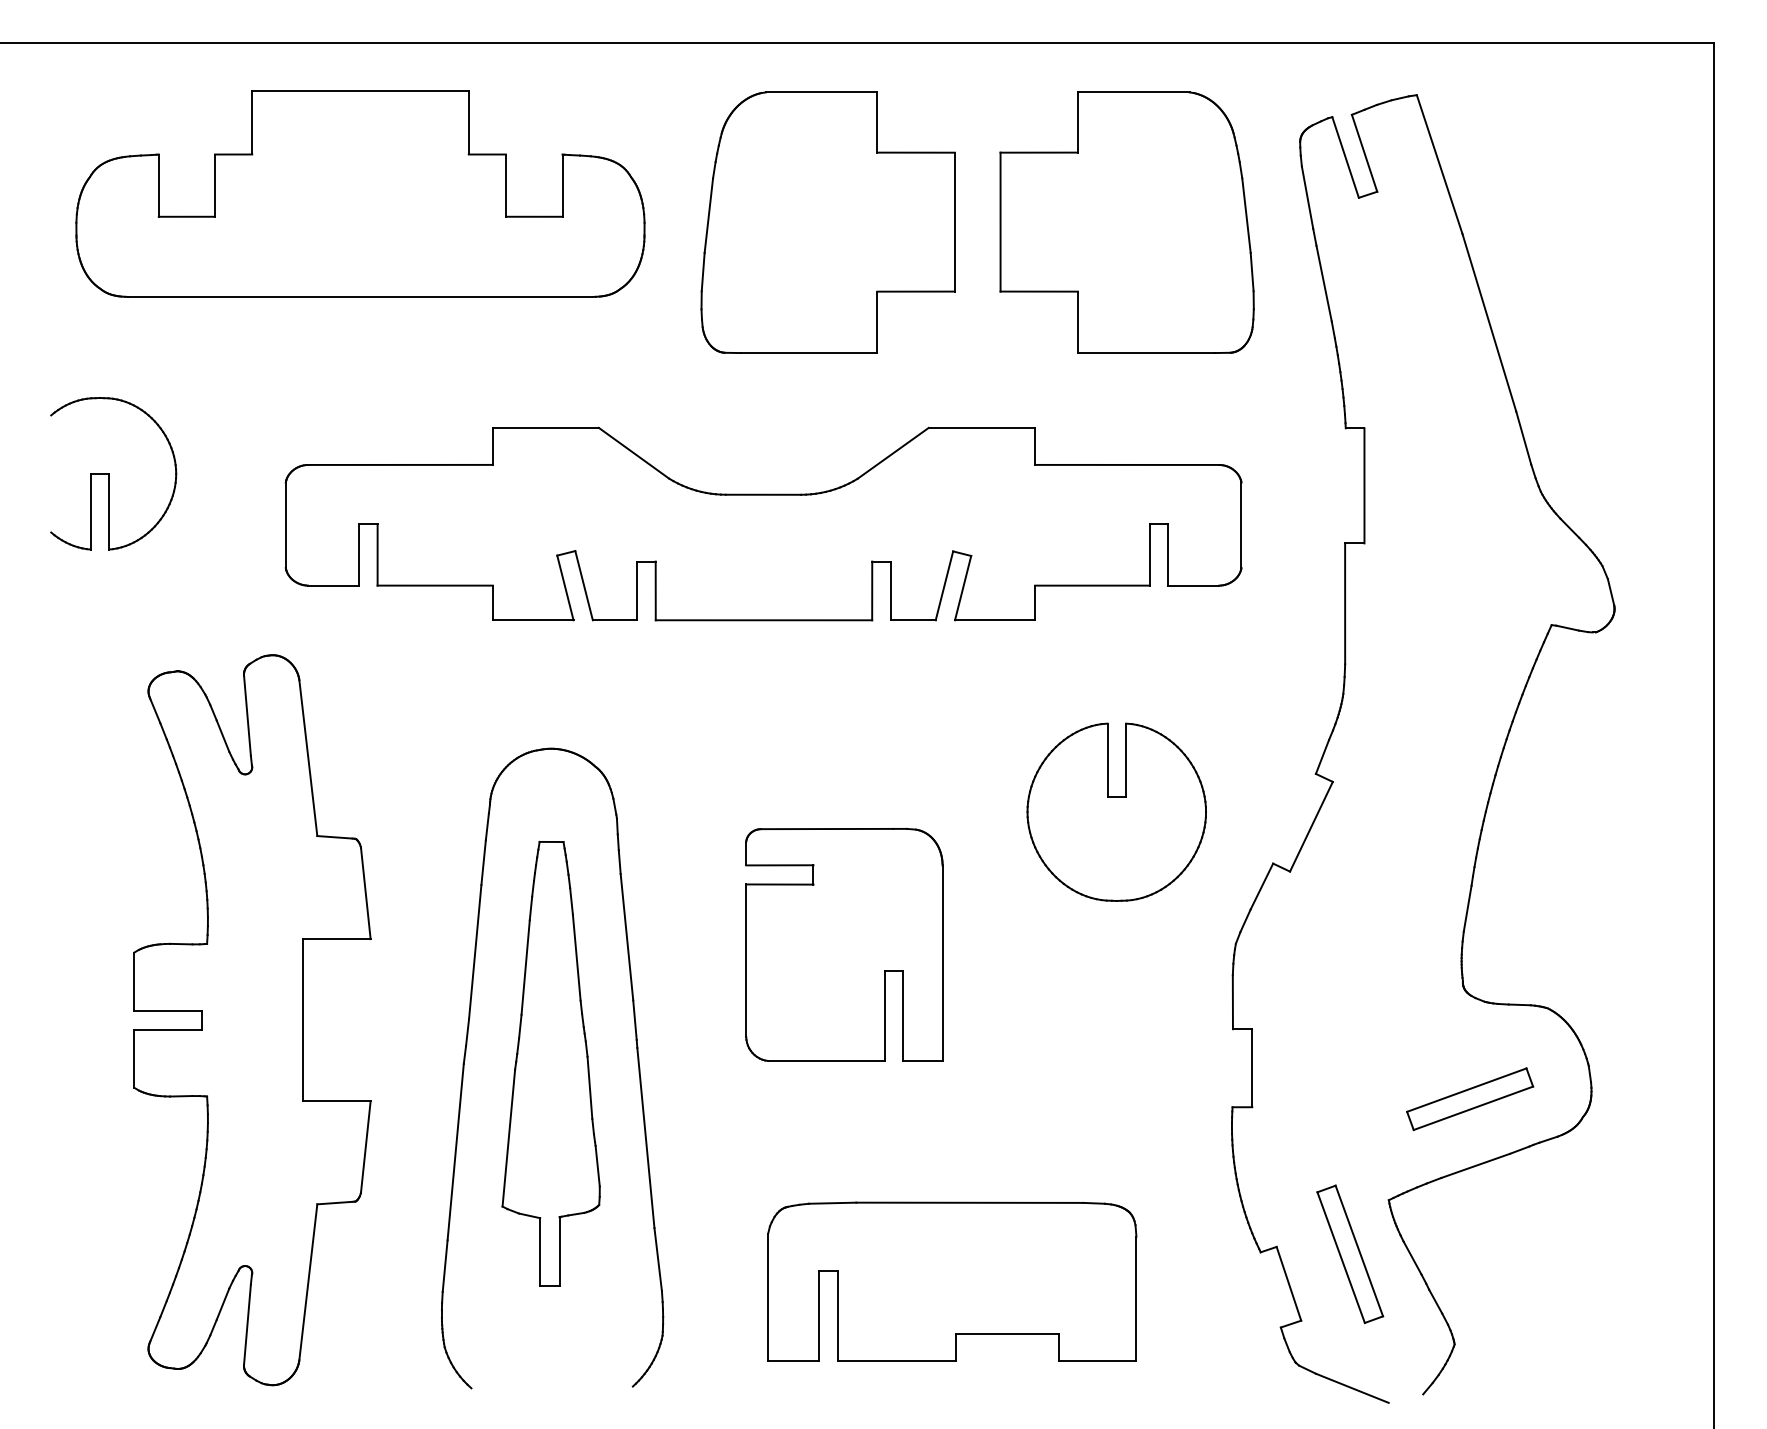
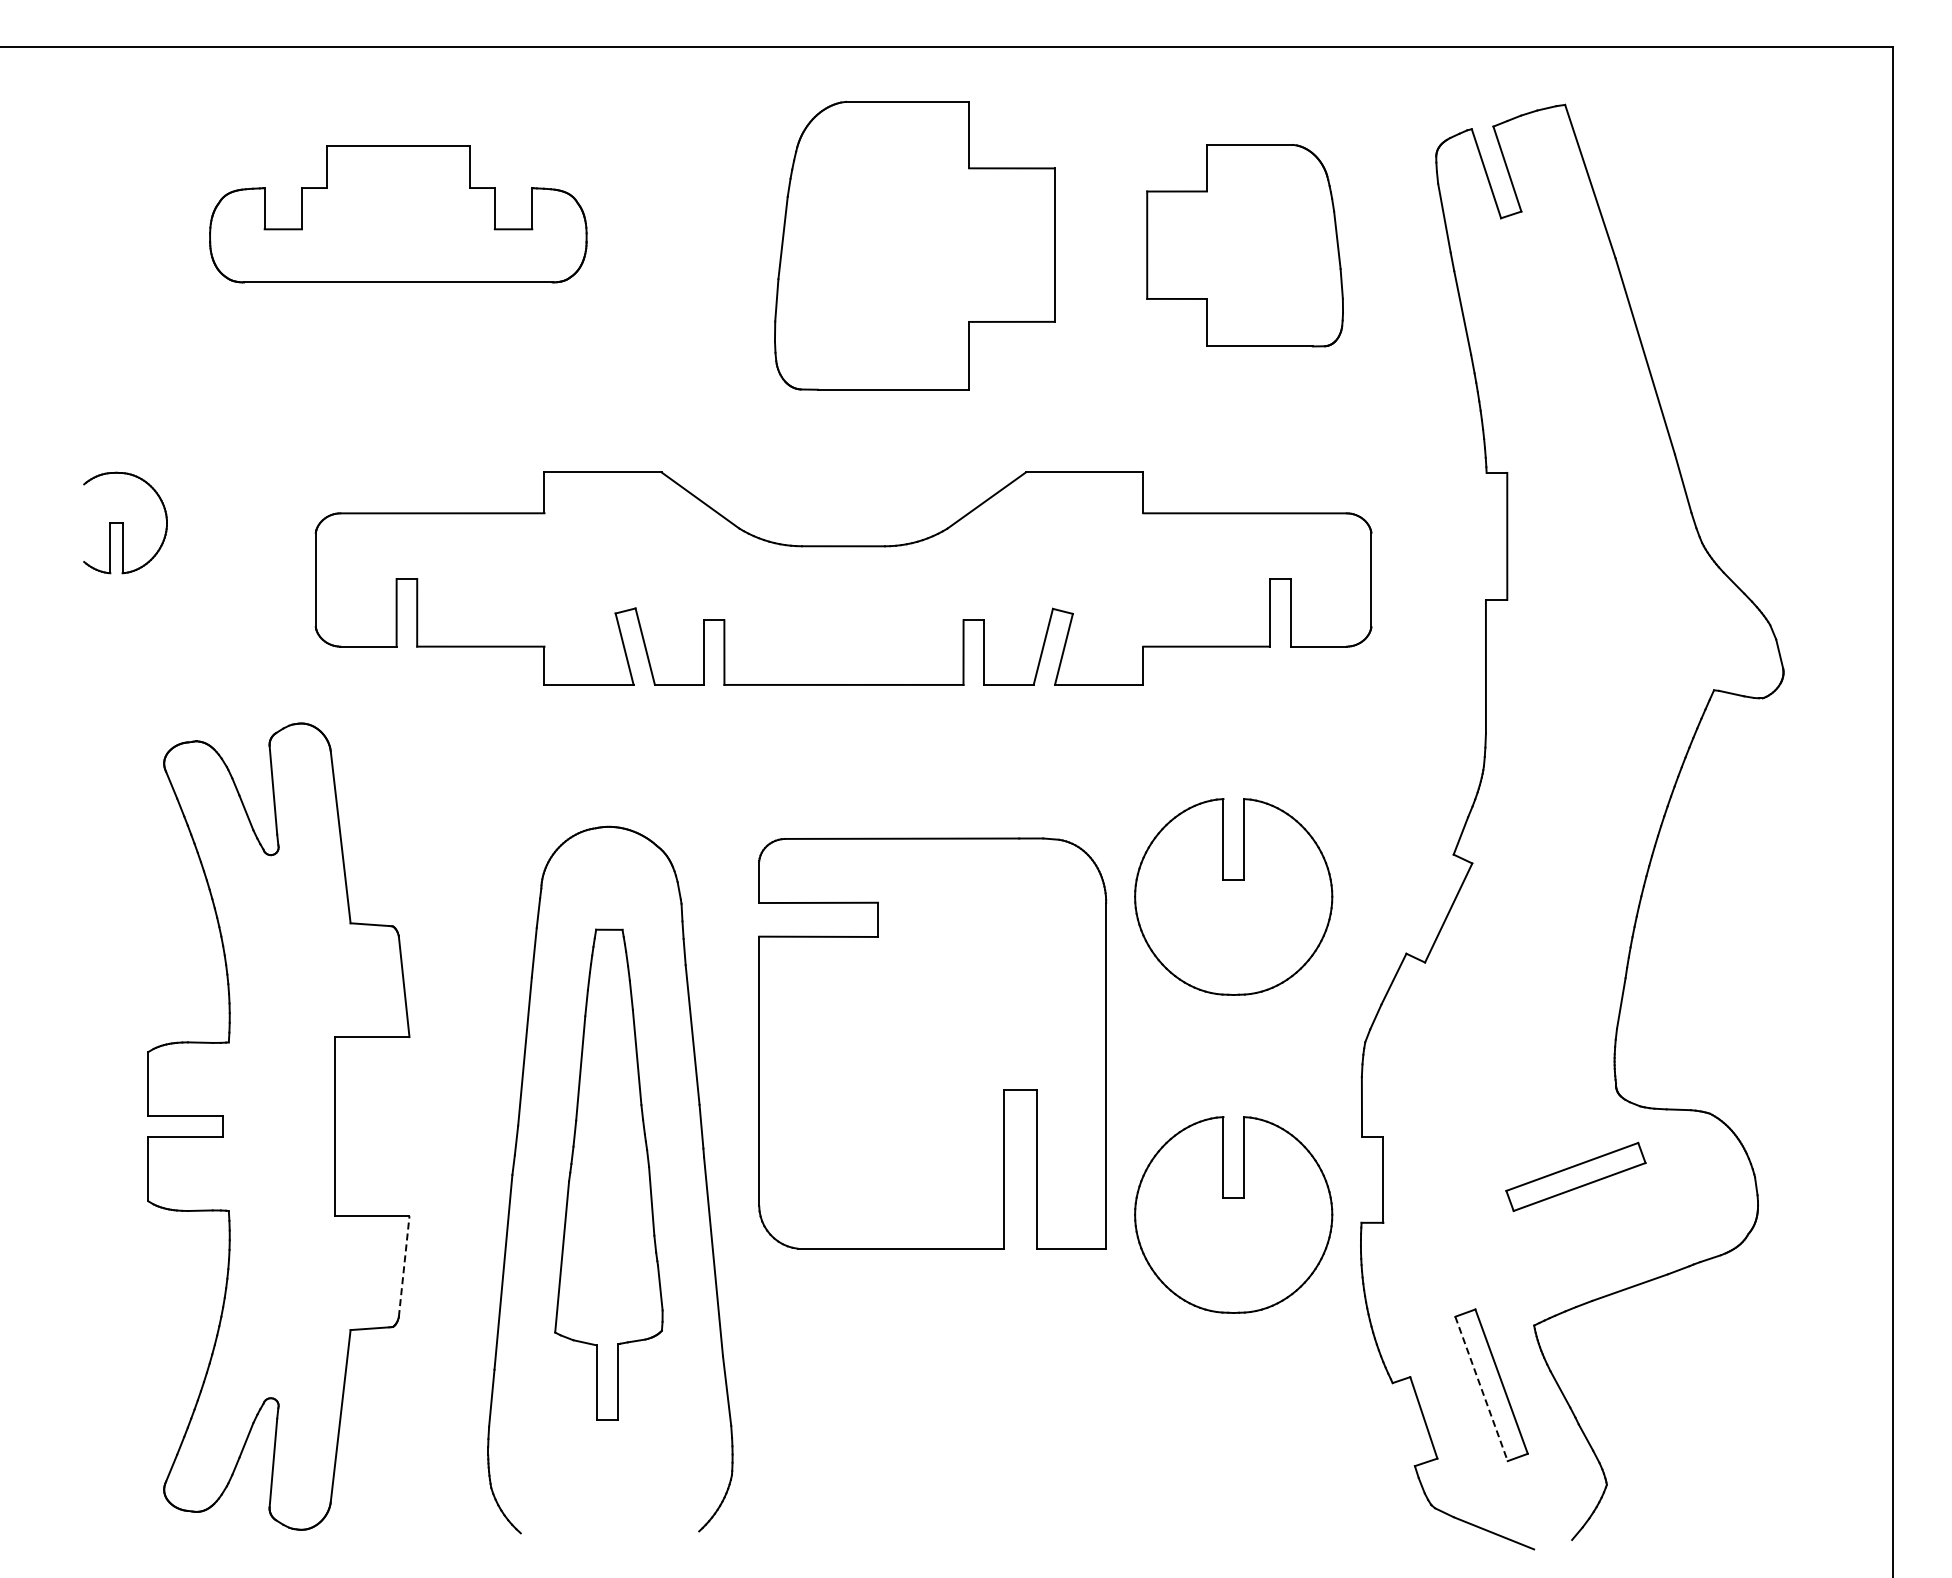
part: (360, 194) -> (398, 214), size x0.6
part: (1126, 222) -> (1244, 245), size x0.7
part: (113, 473) -> (125, 522), size x0.6
part: (844, 944) -> (932, 1043), size x1.6
part: (1469, 1098) -> (1575, 1176), moved
part: (1116, 1099) -> (1233, 1214), added
line: (366, 1146) -> (404, 1266), solid -> dashed
line: (1341, 1257) -> (1481, 1388), solid -> dashed
part: (951, 1281) -> (1051, 1415), removed

